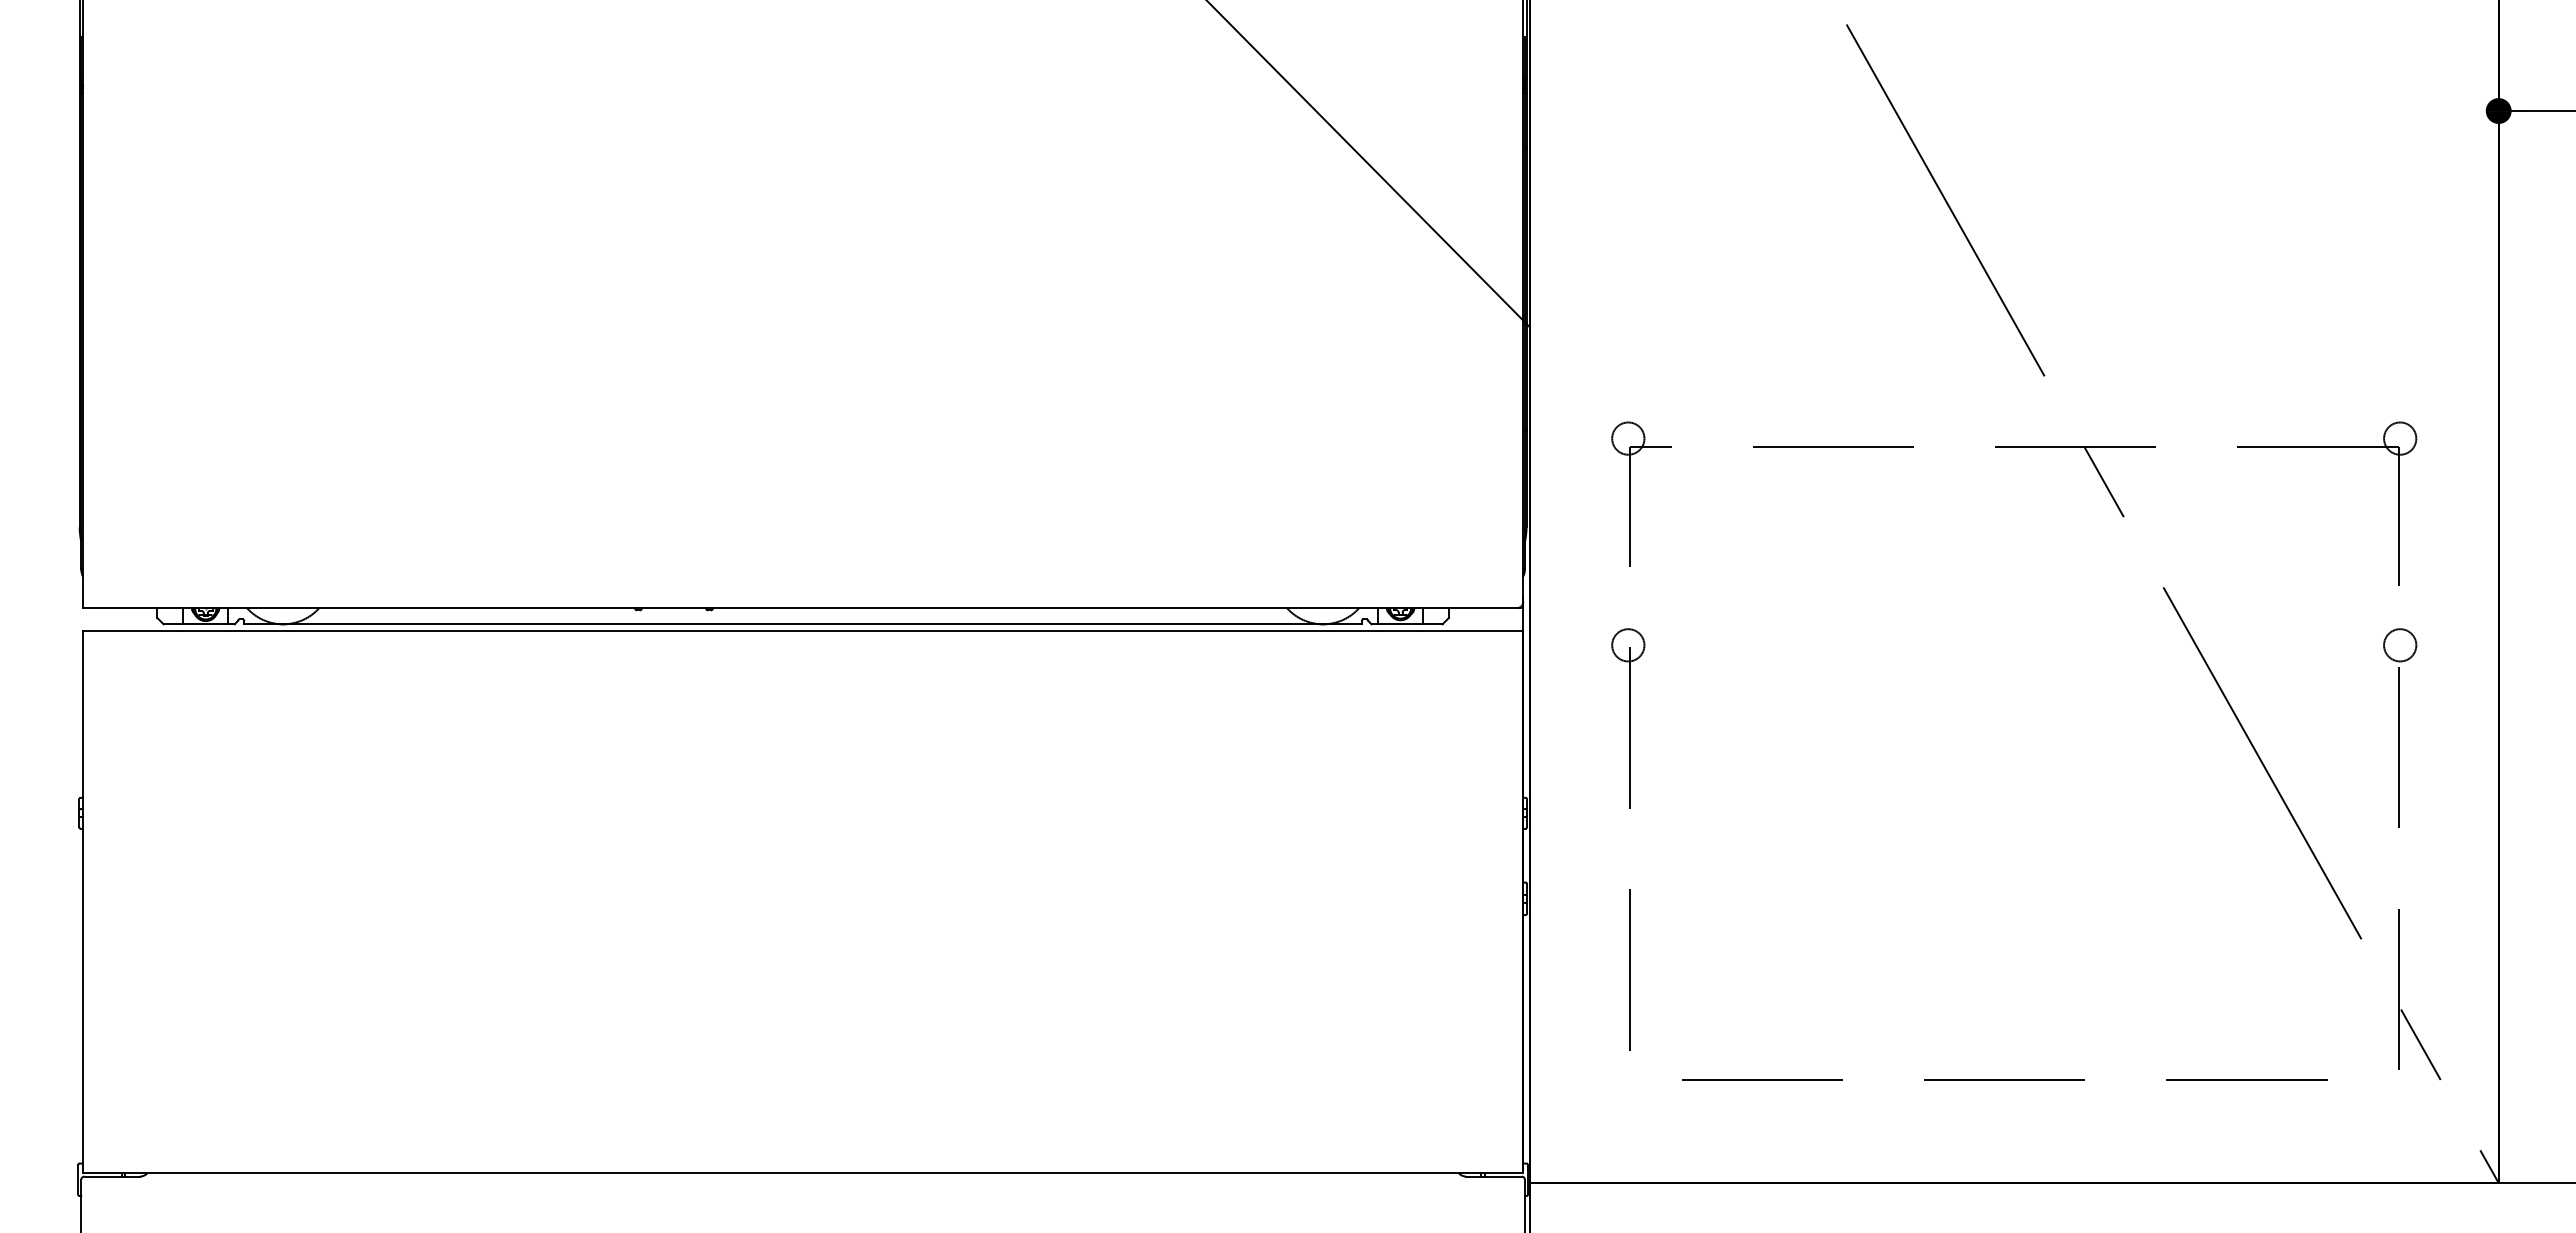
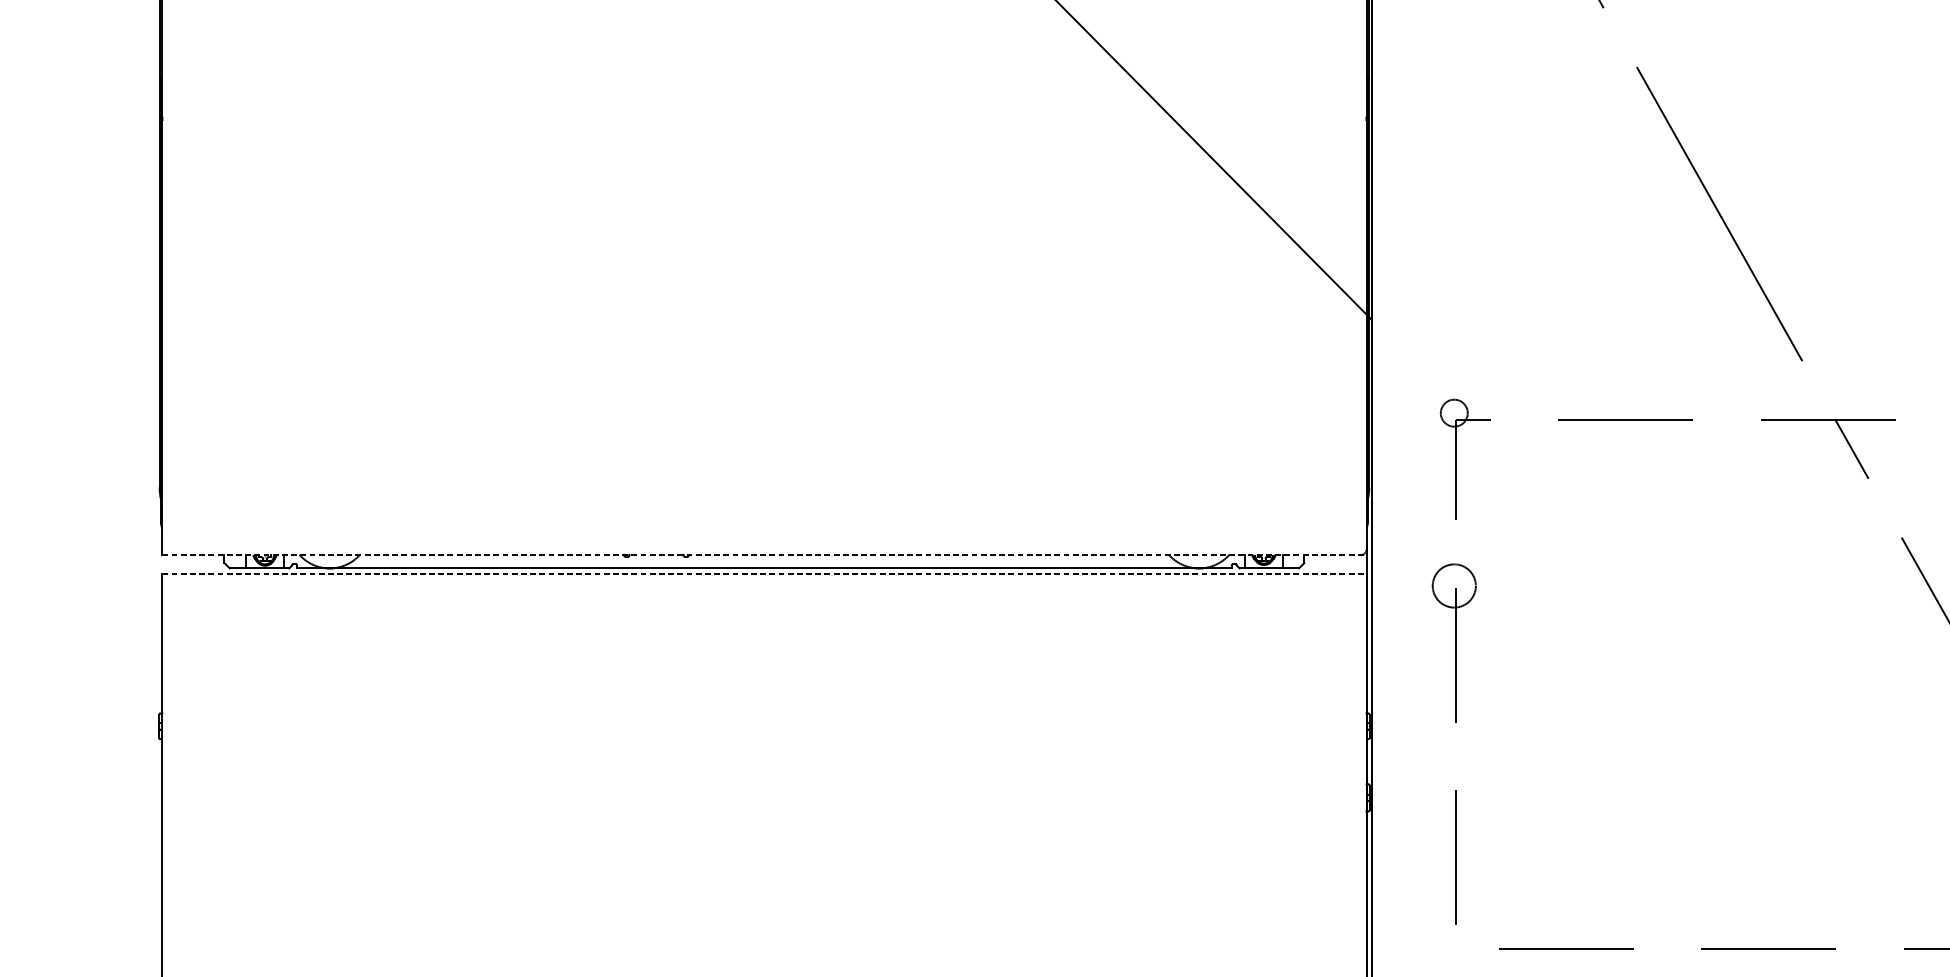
line: (803, 608) -> (764, 555), solid -> dashed
line: (803, 630) -> (764, 573), solid -> dashed
circle: (1628, 645) -> (1454, 586), size x1.6

